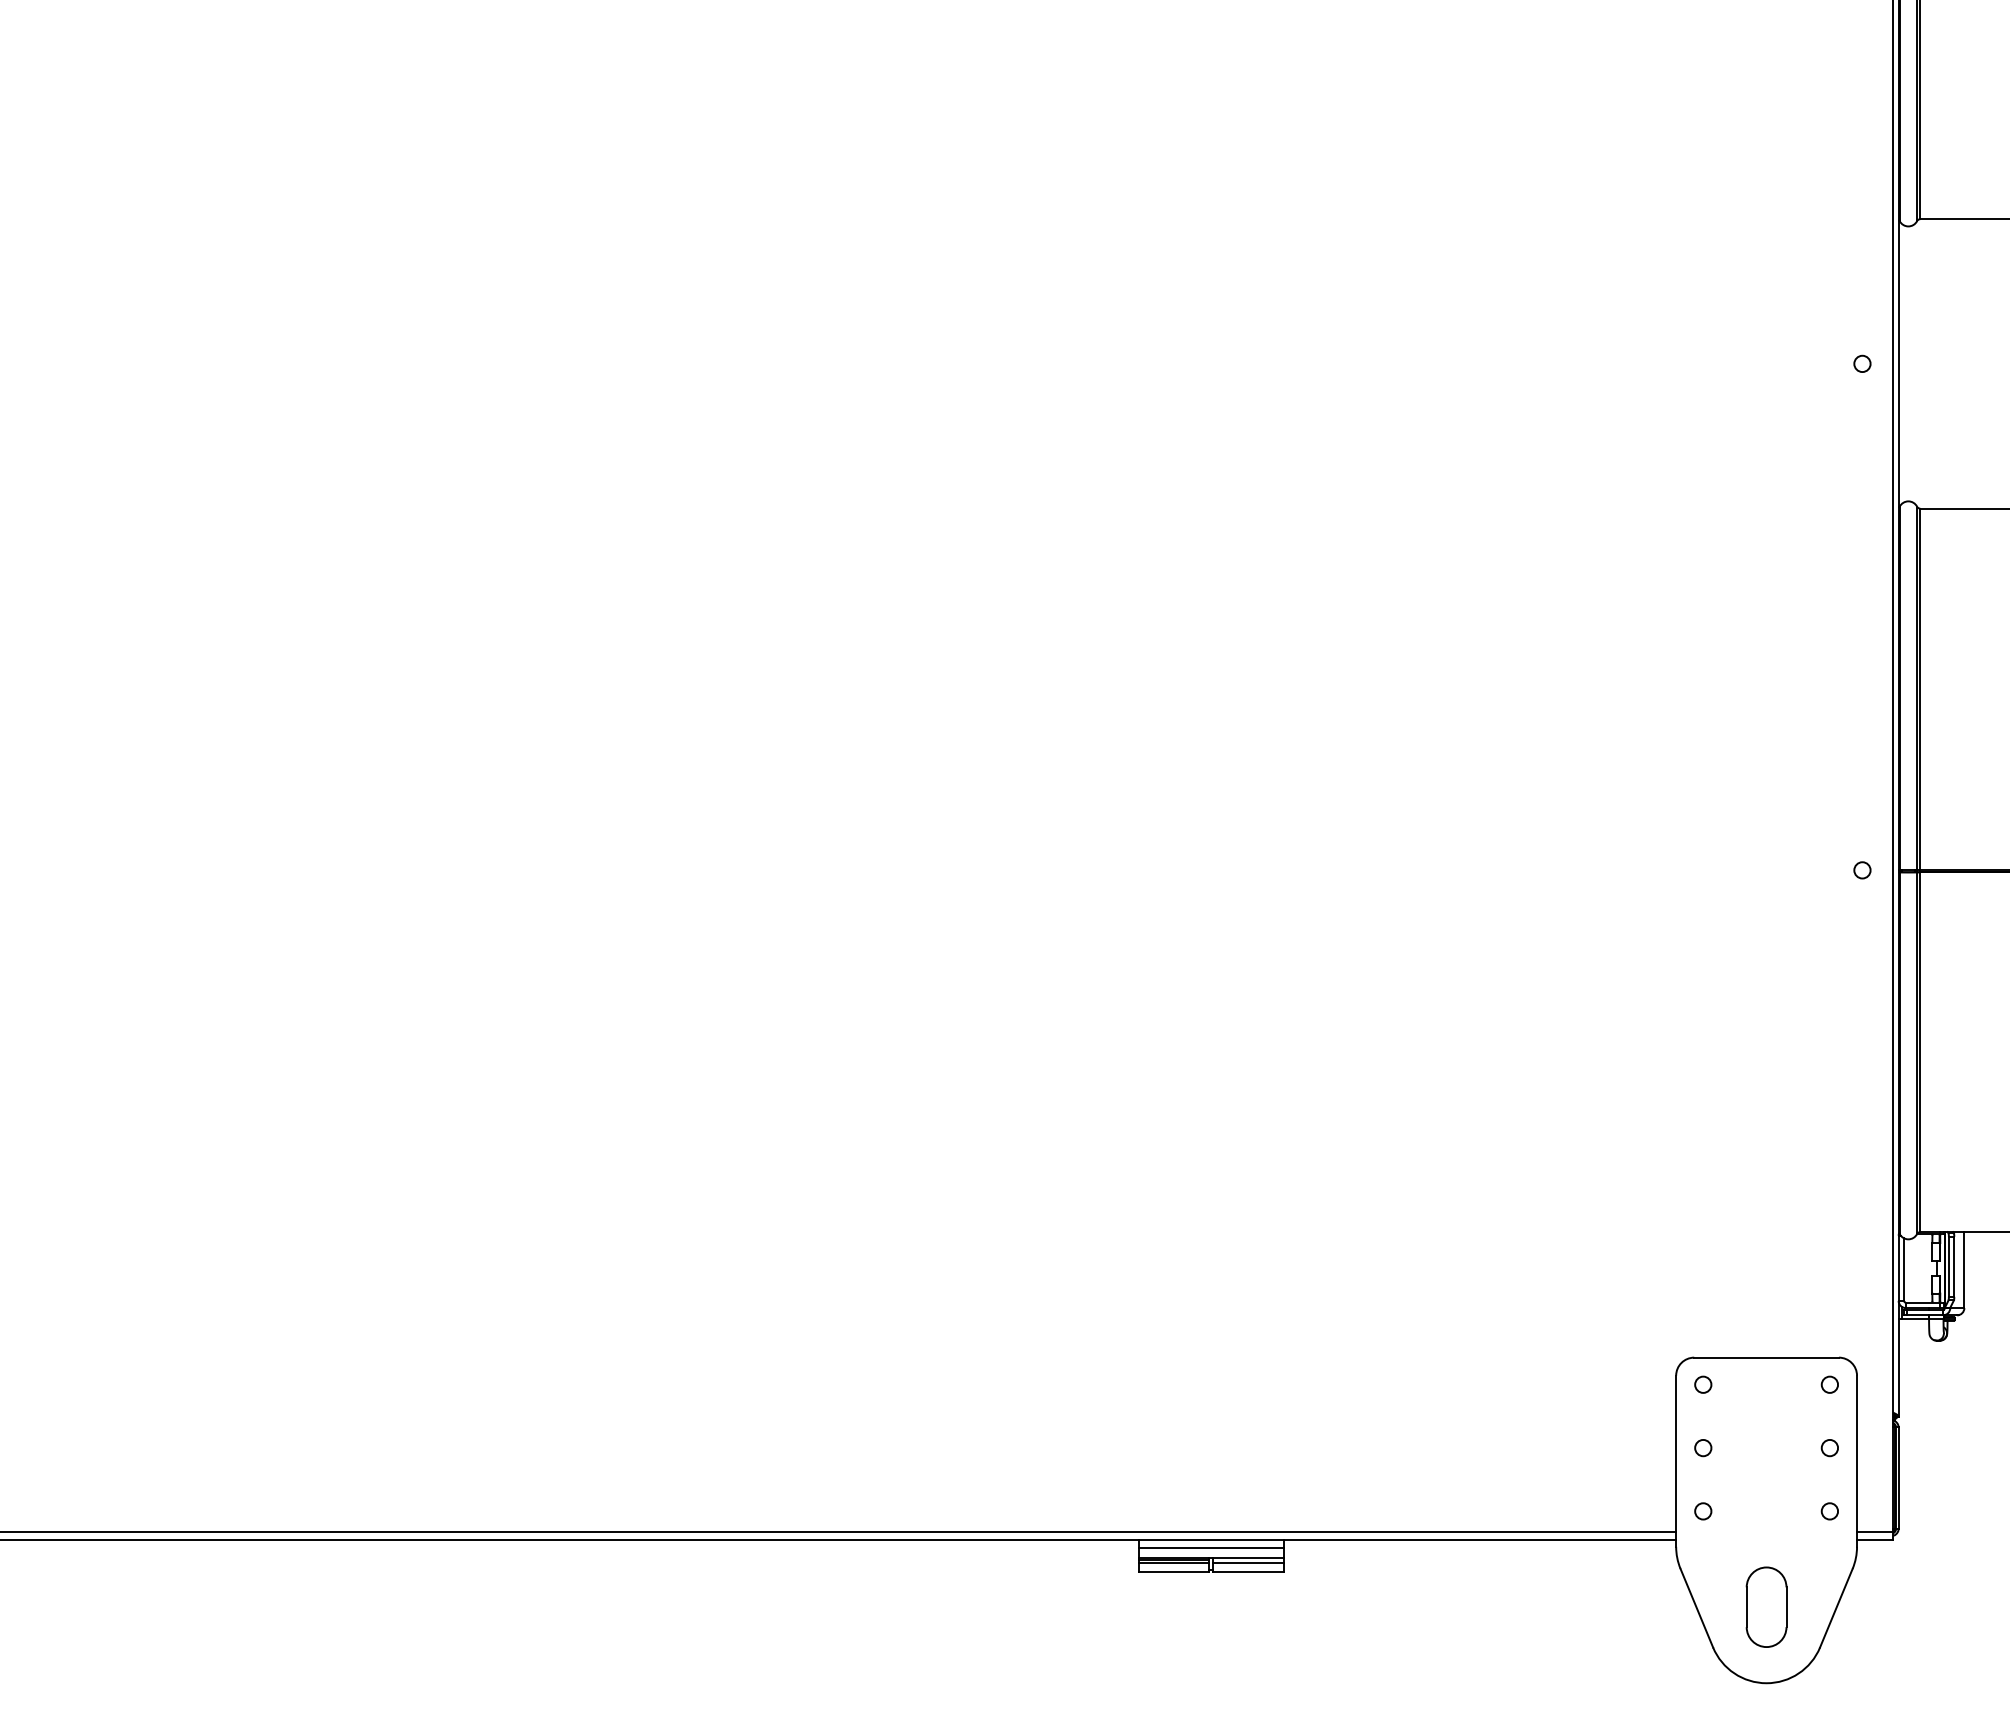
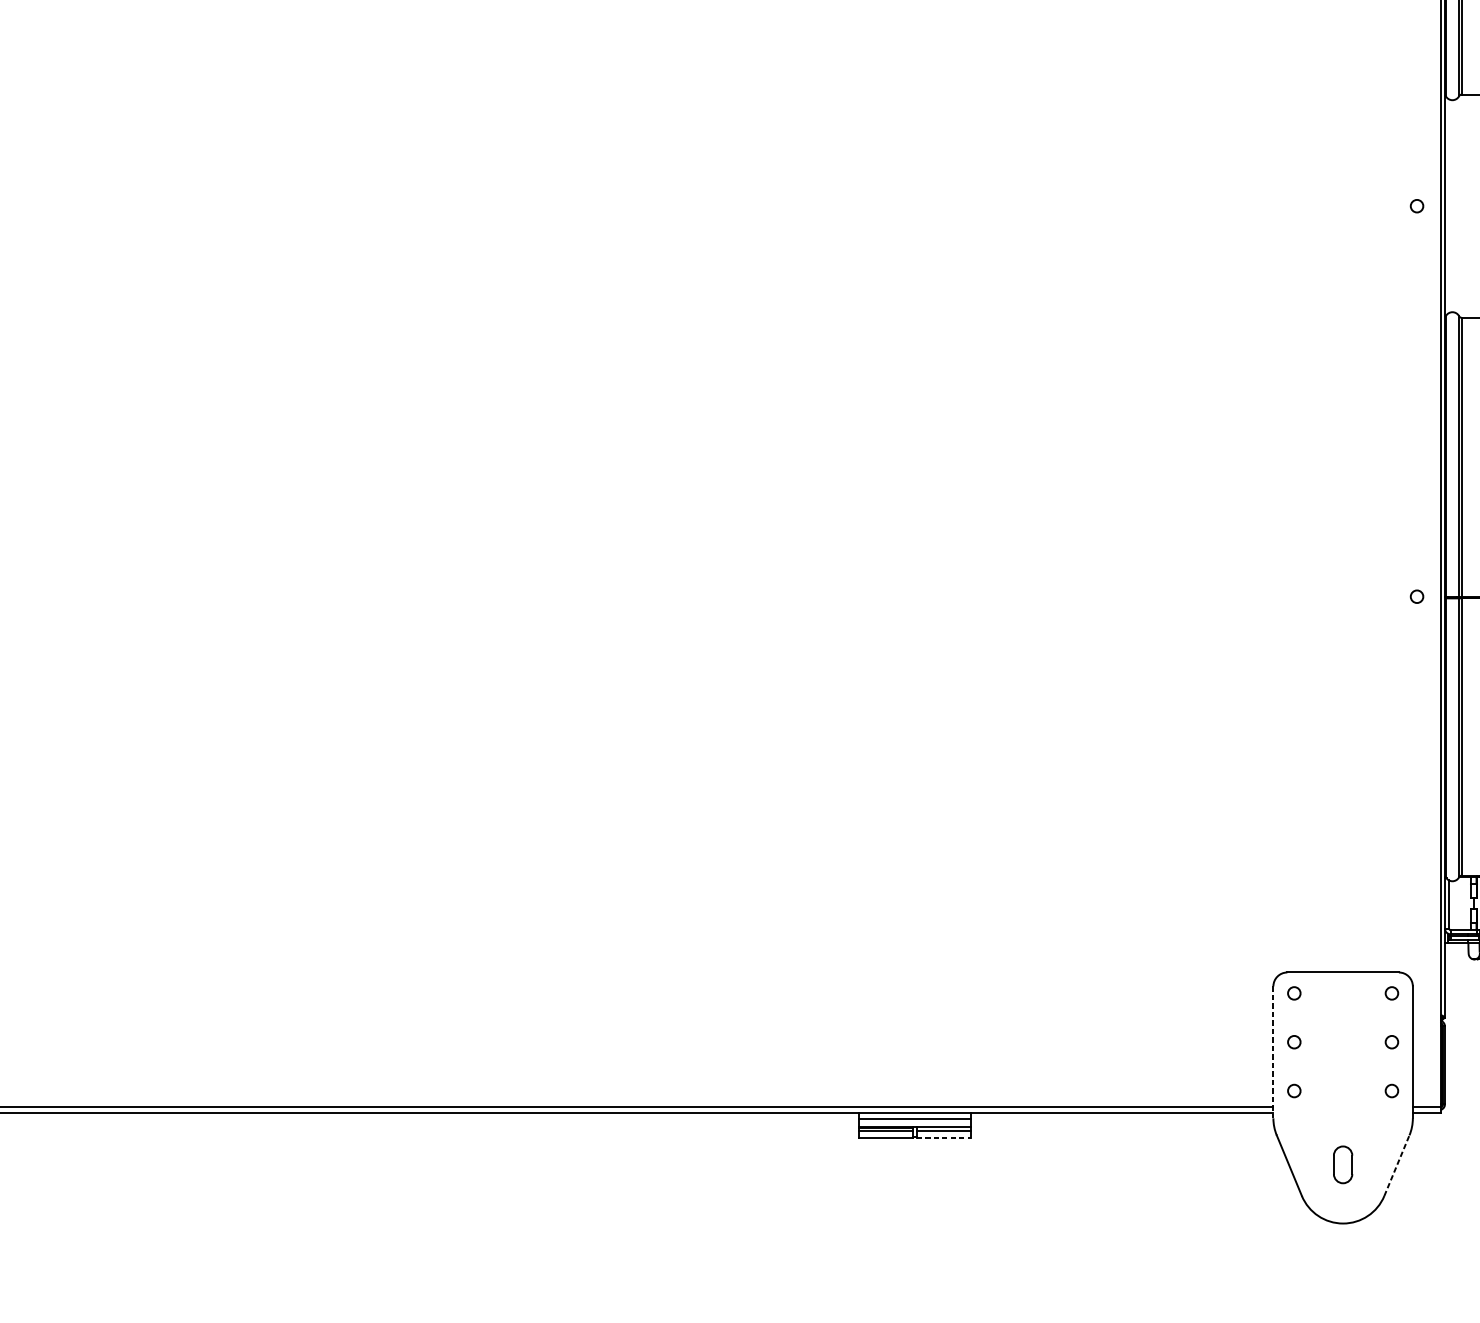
line: (1676, 1461) -> (1273, 1052), solid -> dashed
line: (1249, 1572) -> (944, 1138), solid -> dashed
part: (1766, 1606) -> (1343, 1164), size x0.6
line: (1836, 1608) -> (1397, 1165), solid -> dashed

